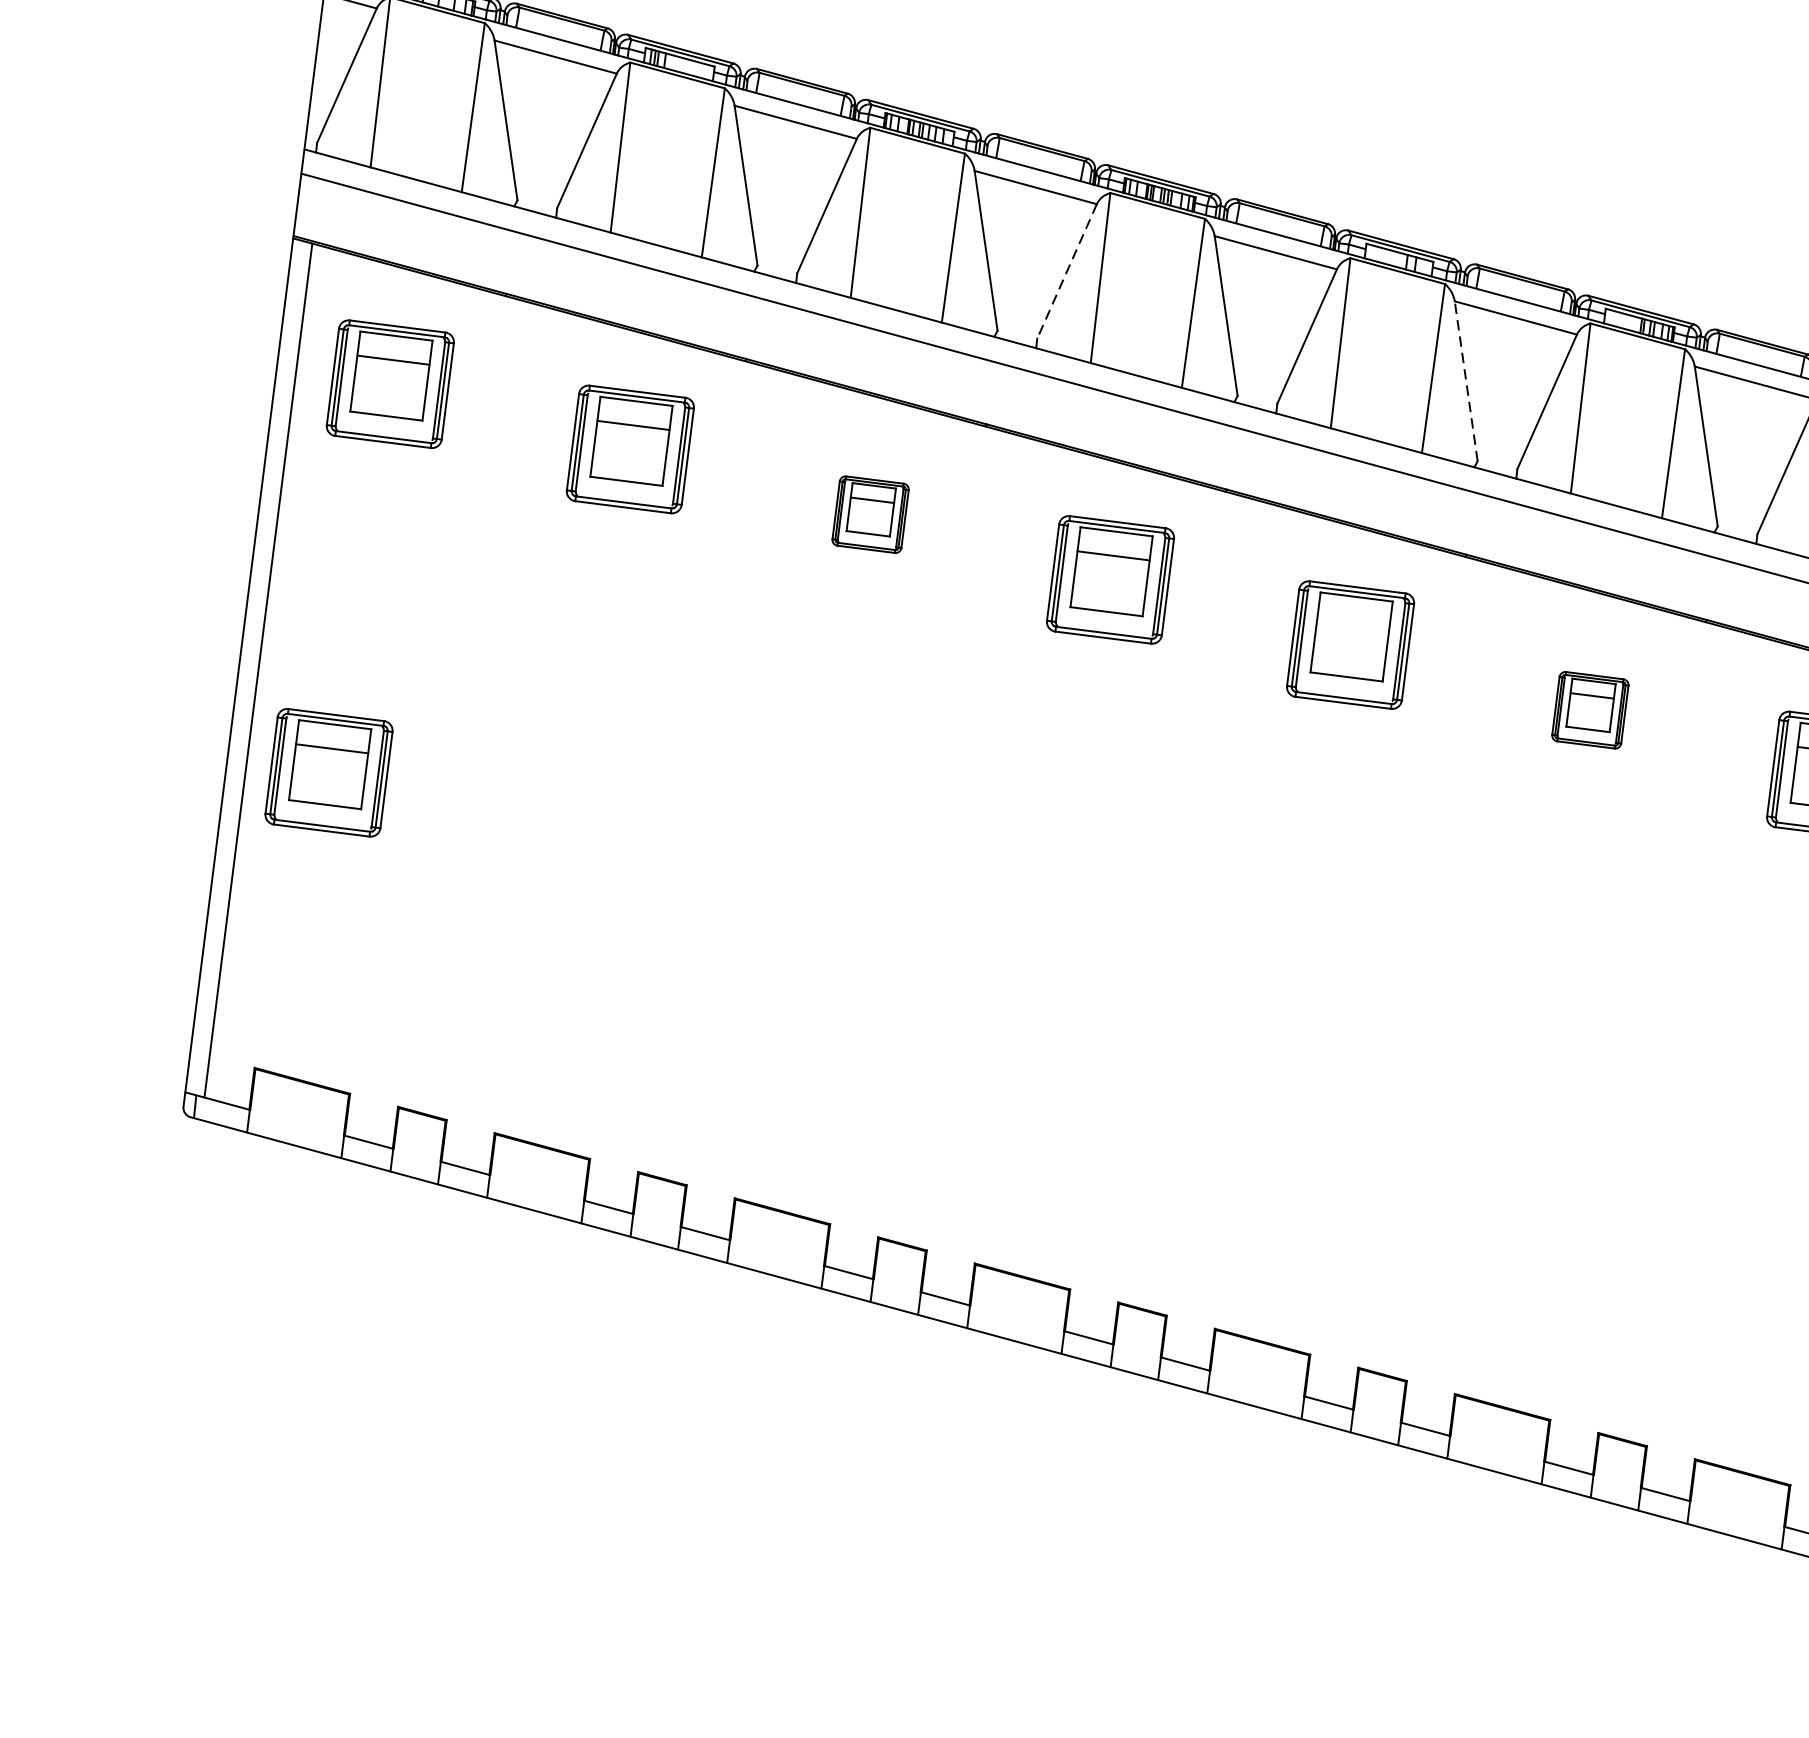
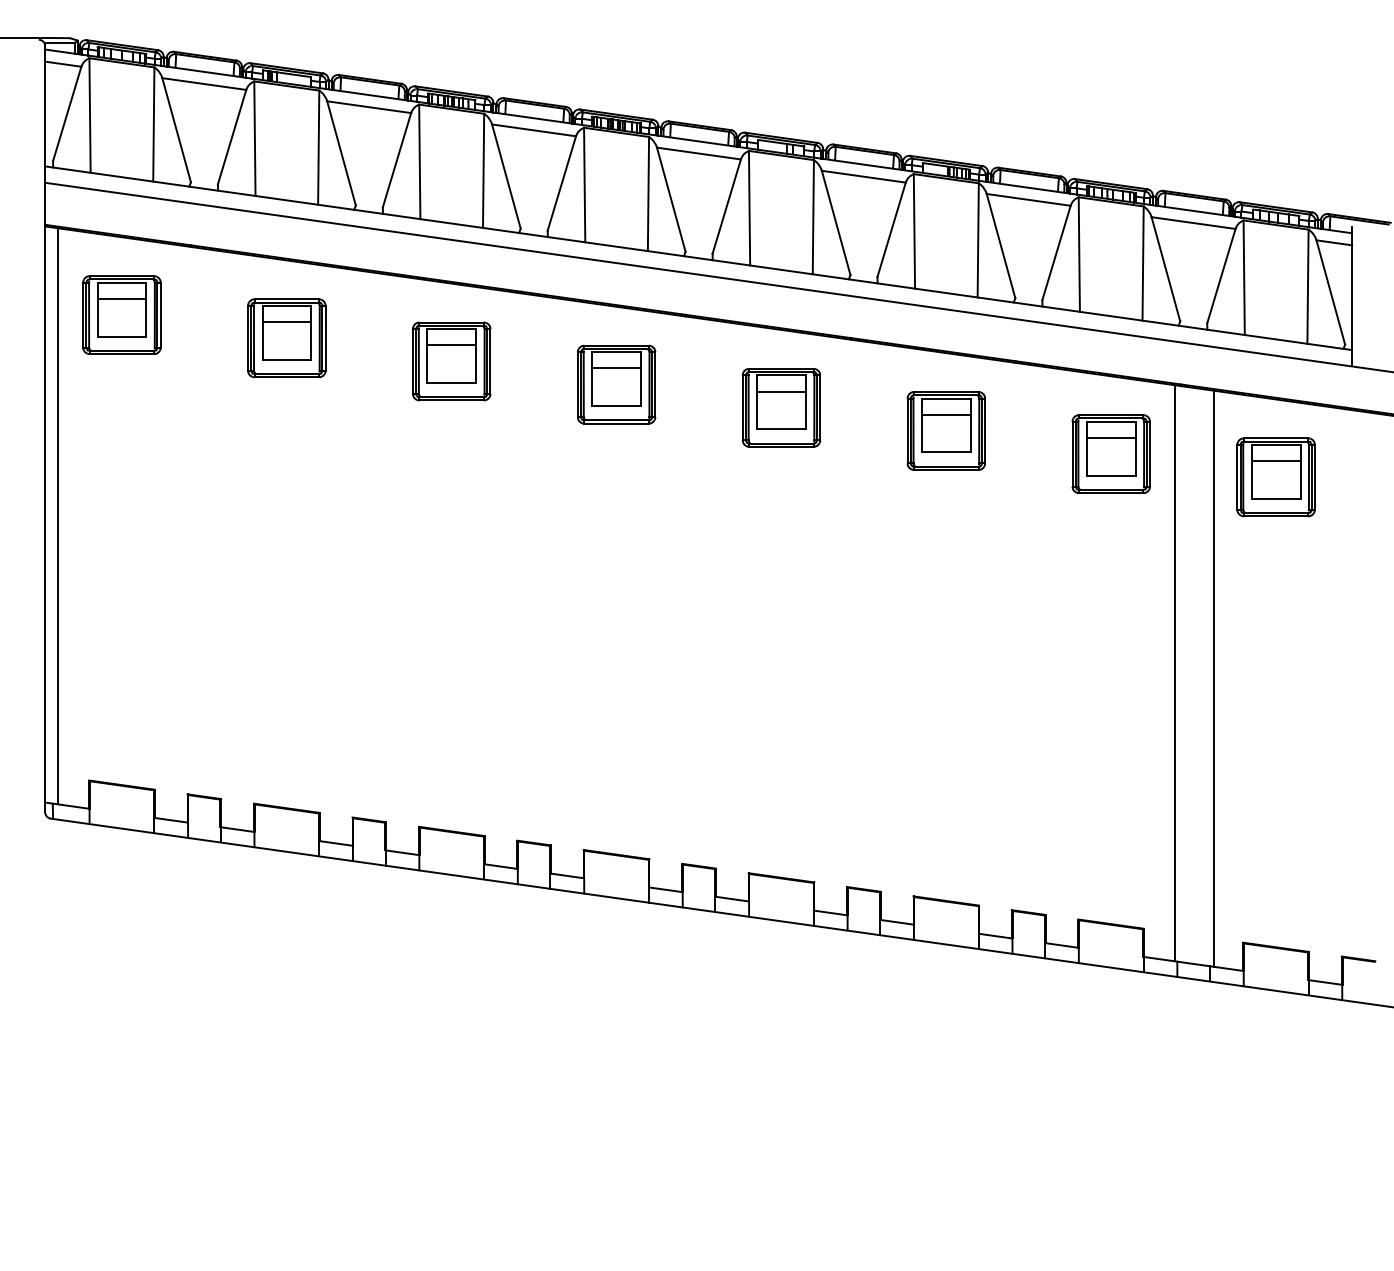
line: (1066, 271) -> (561, 183), dashed -> solid
line: (1466, 380) -> (836, 222), dashed -> solid
part: (870, 514) -> (451, 361), size x1.67
line: (1353, 620) -> (781, 391), added
part: (1589, 709) -> (945, 430), size x1.67
part: (328, 773) -> (113, 578), removed

